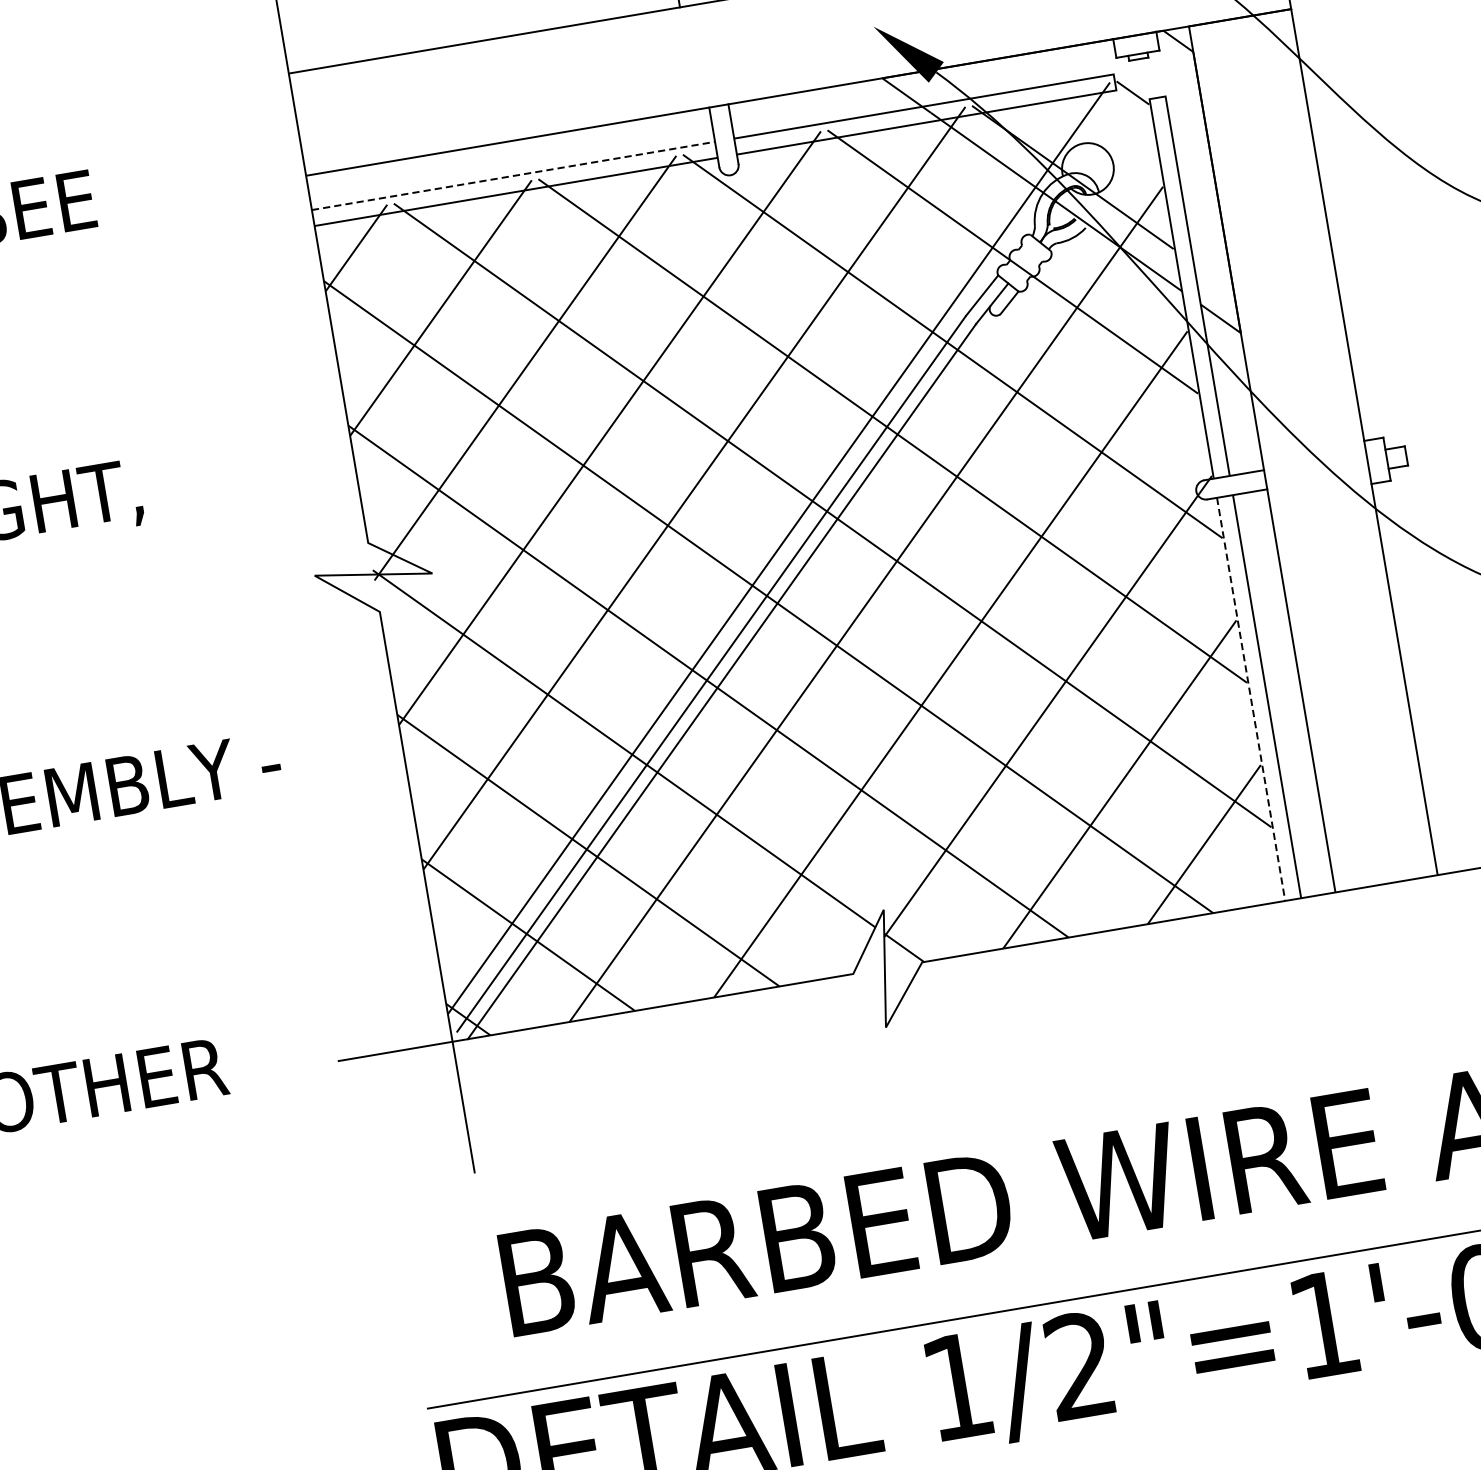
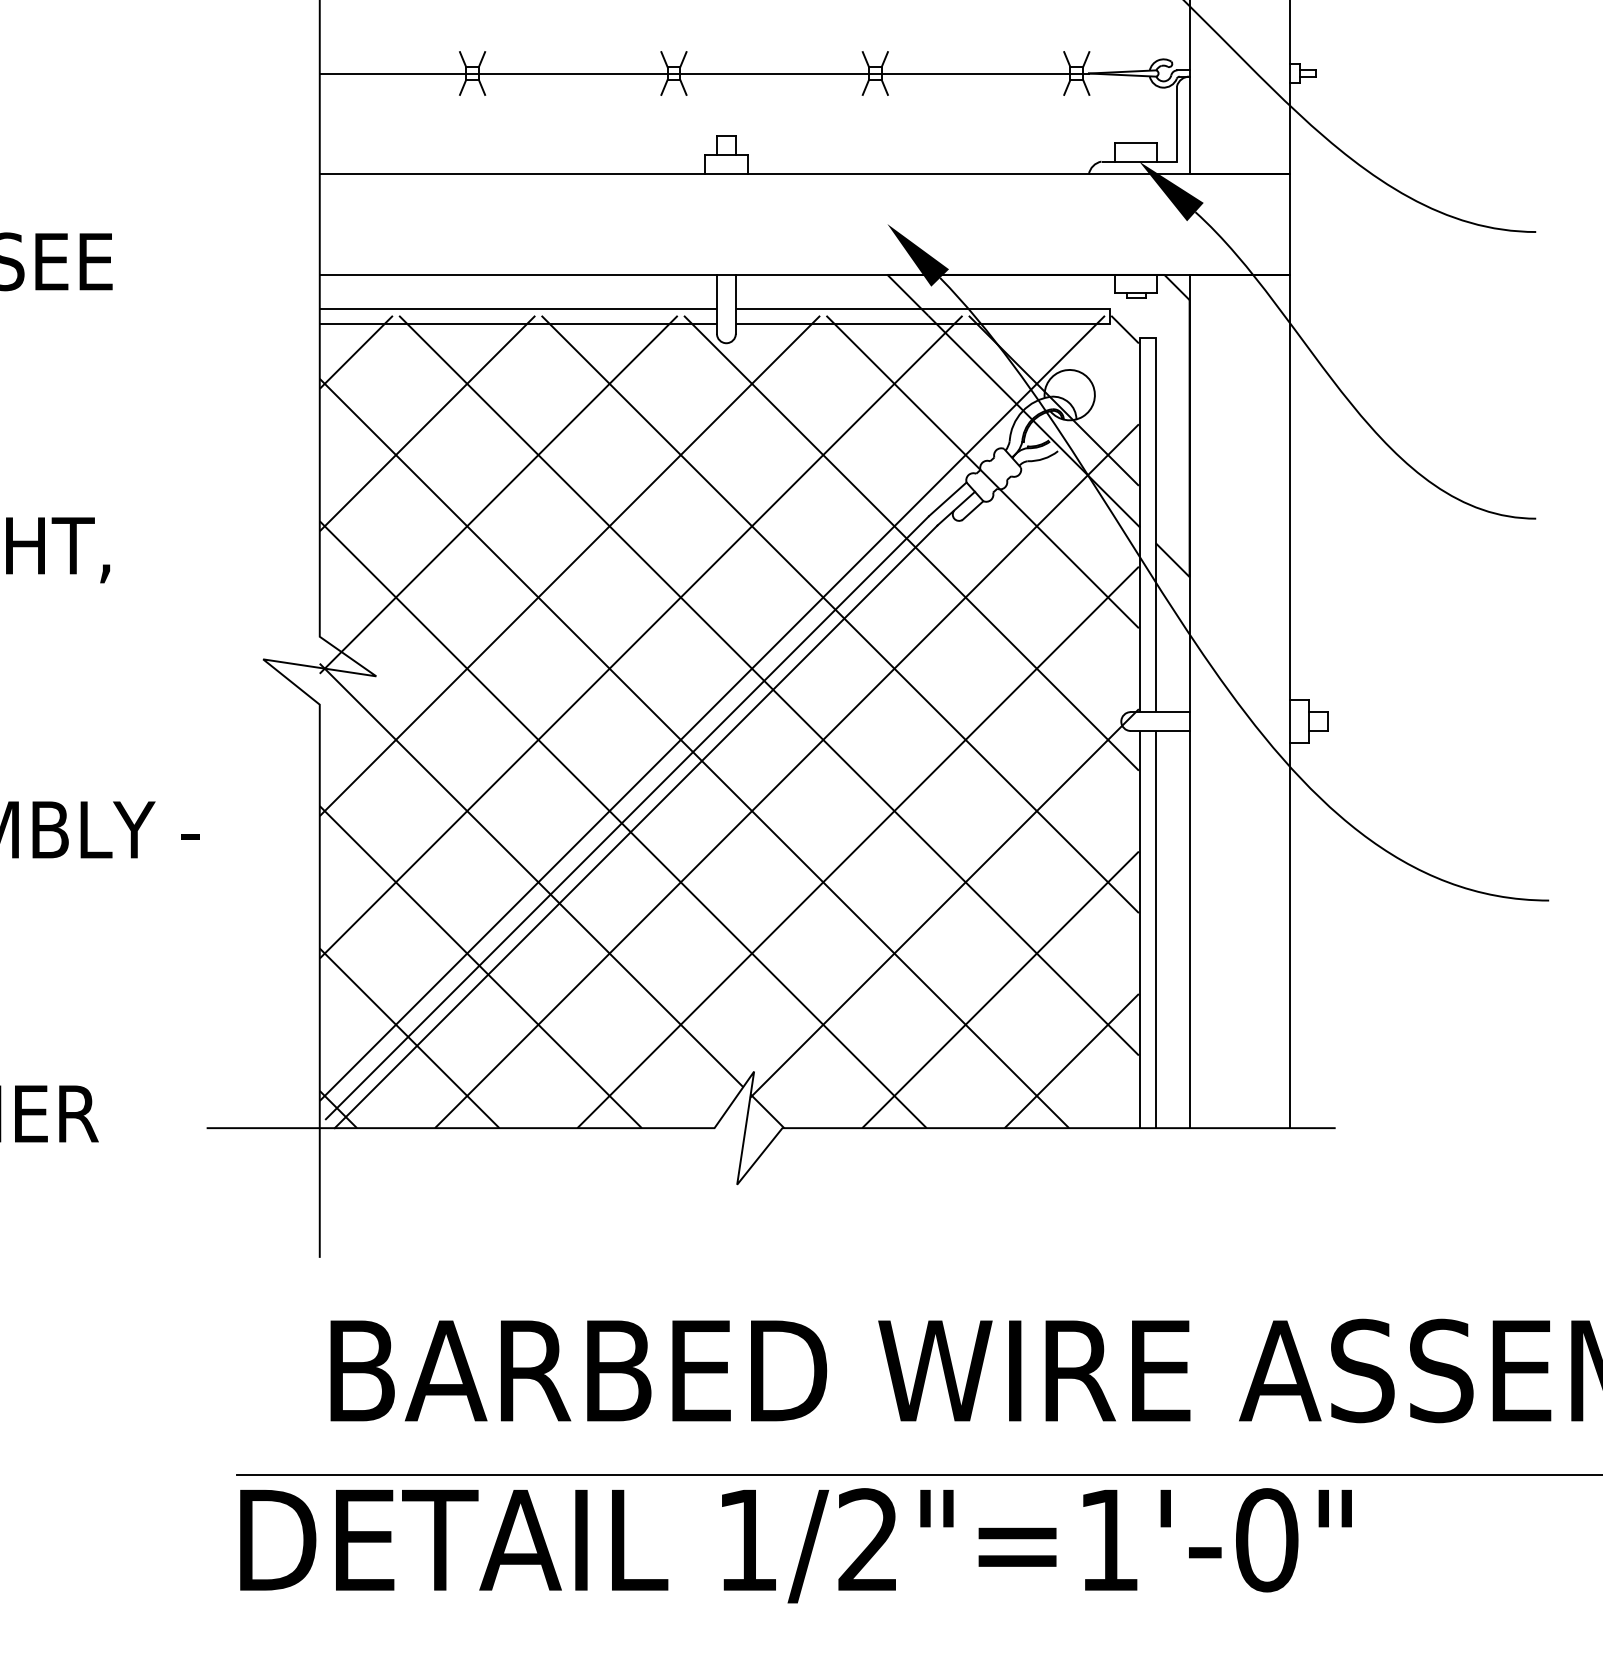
line: (513, 175) -> (518, 308), dashed -> solid
line: (1251, 699) -> (1140, 929), dashed -> solid

